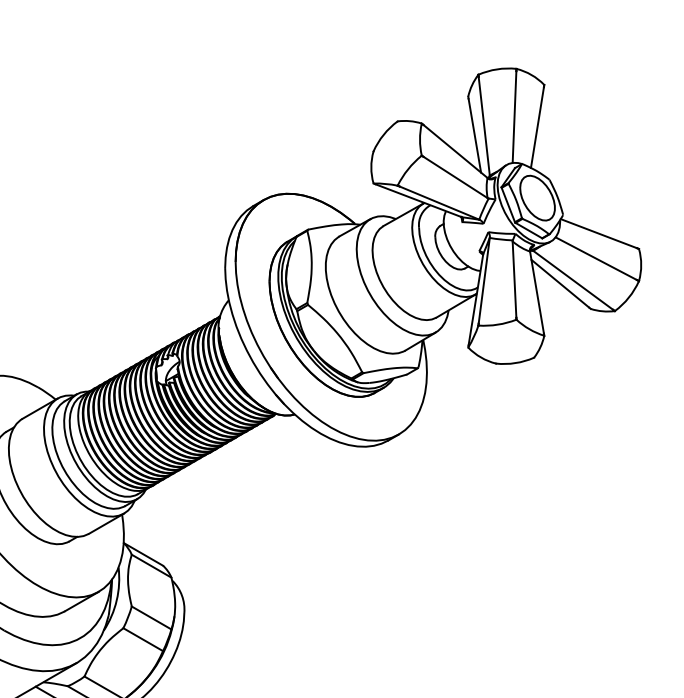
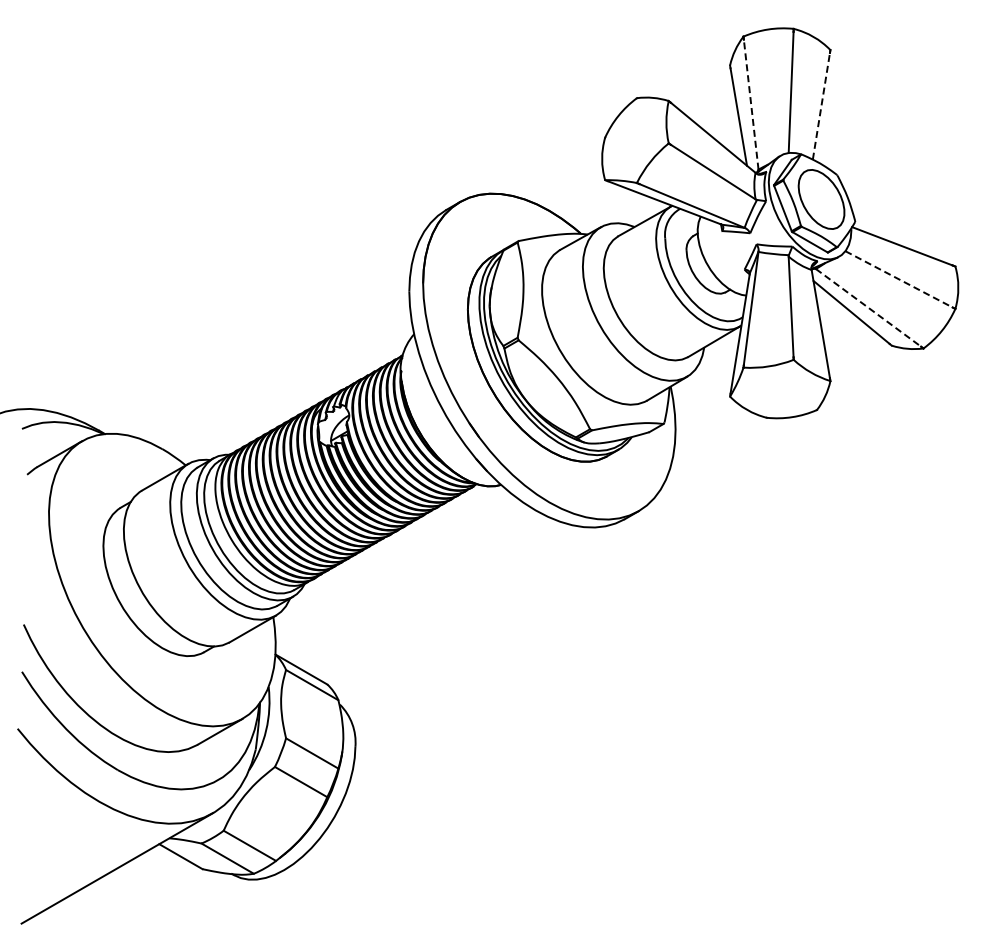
line: (484, 126) -> (751, 104), solid -> dashed
line: (537, 126) -> (821, 105), solid -> dashed
line: (596, 258) -> (899, 279), solid -> dashed
line: (573, 280) -> (868, 308), solid -> dashed

